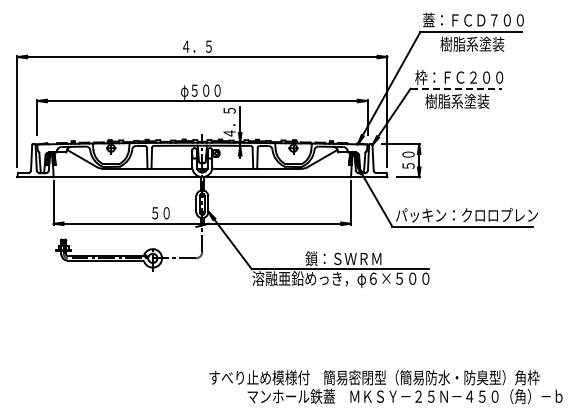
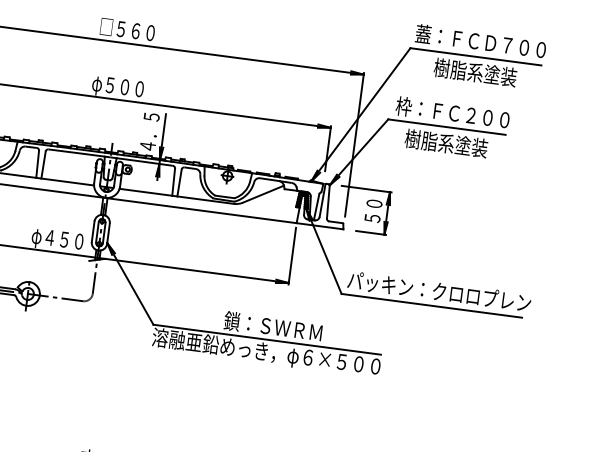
text: (202, 46) -> (127, 29), ４．５ -> □５６０
line: (456, 88) -> (447, 126), dashed -> solid
text: (169, 214) -> (56, 240), ５０ -> φ４５０

